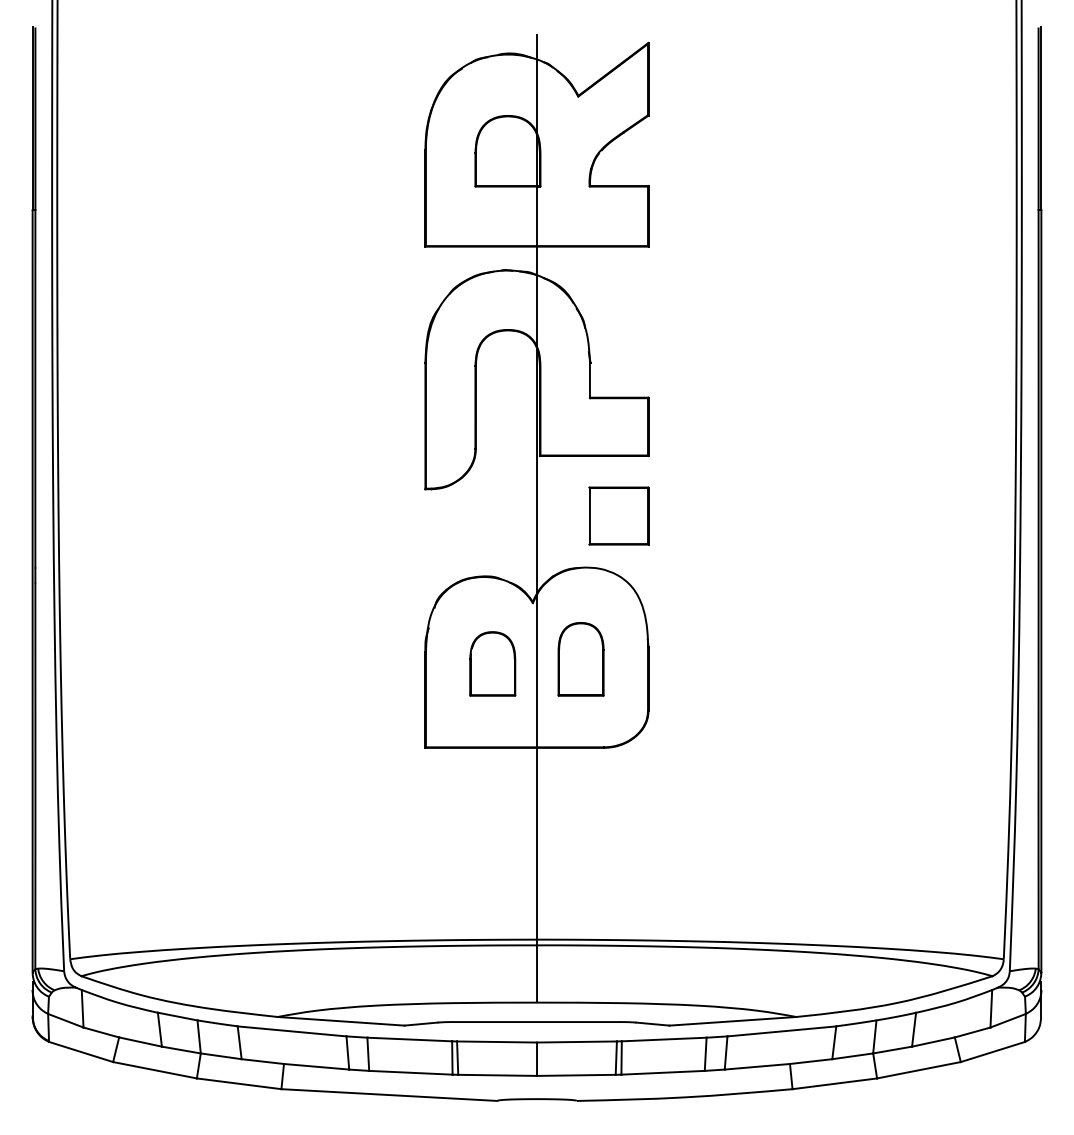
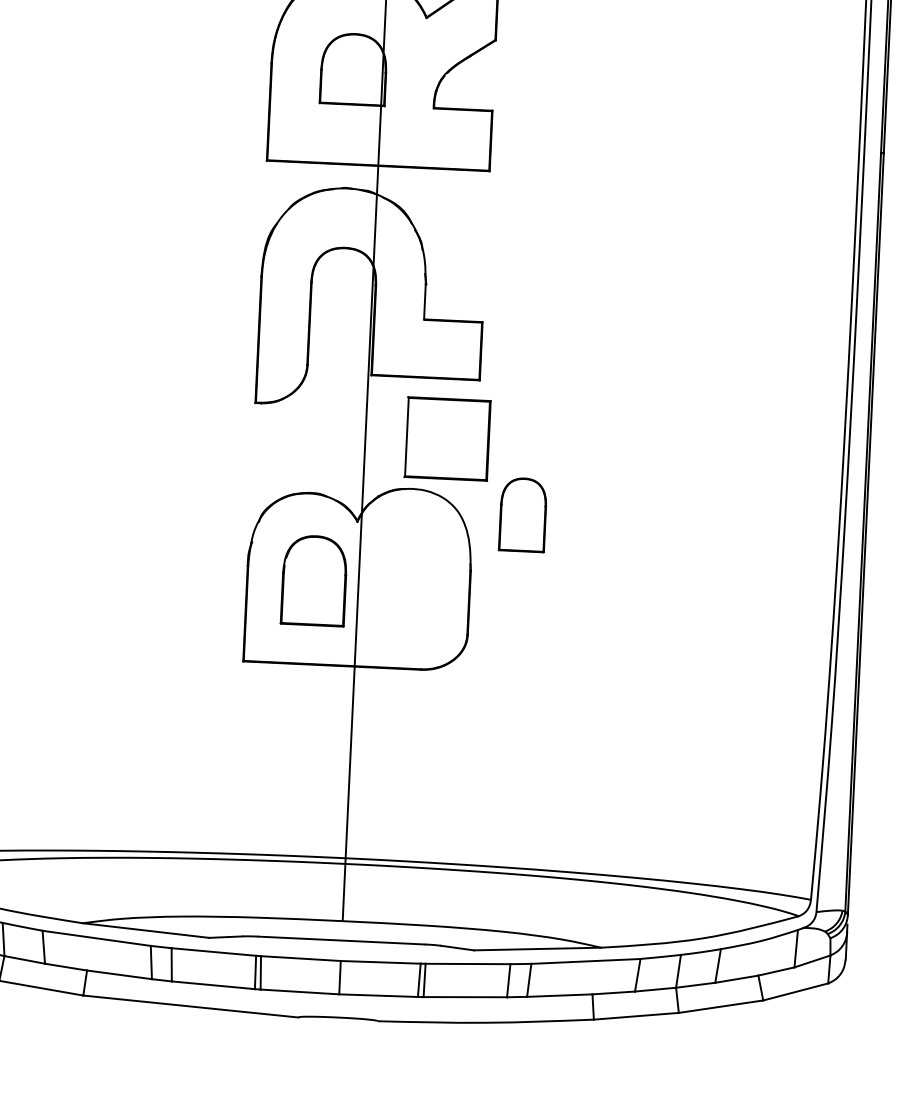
part: (618, 515) -> (447, 438), size x1.4
part: (580, 659) -> (522, 515), moved
part: (492, 663) -> (314, 580), size x1.4

